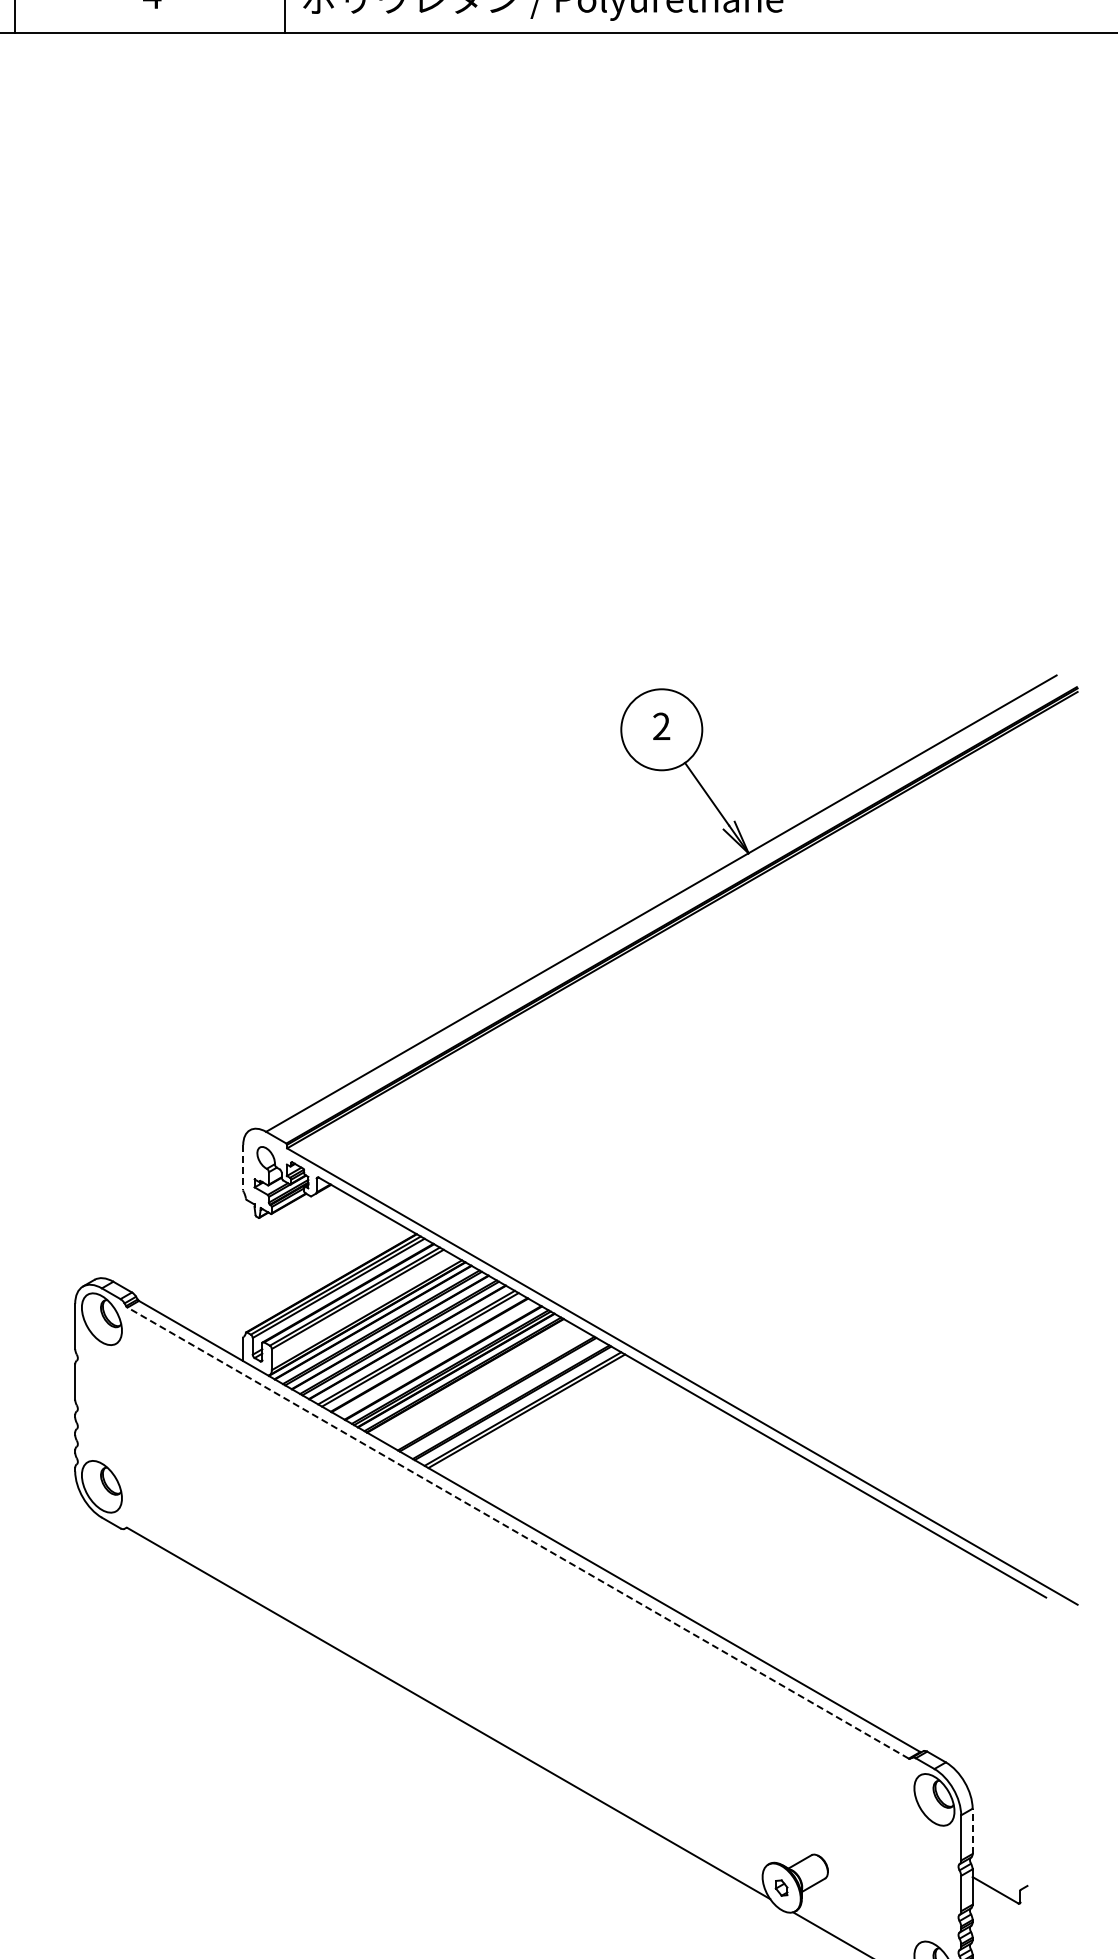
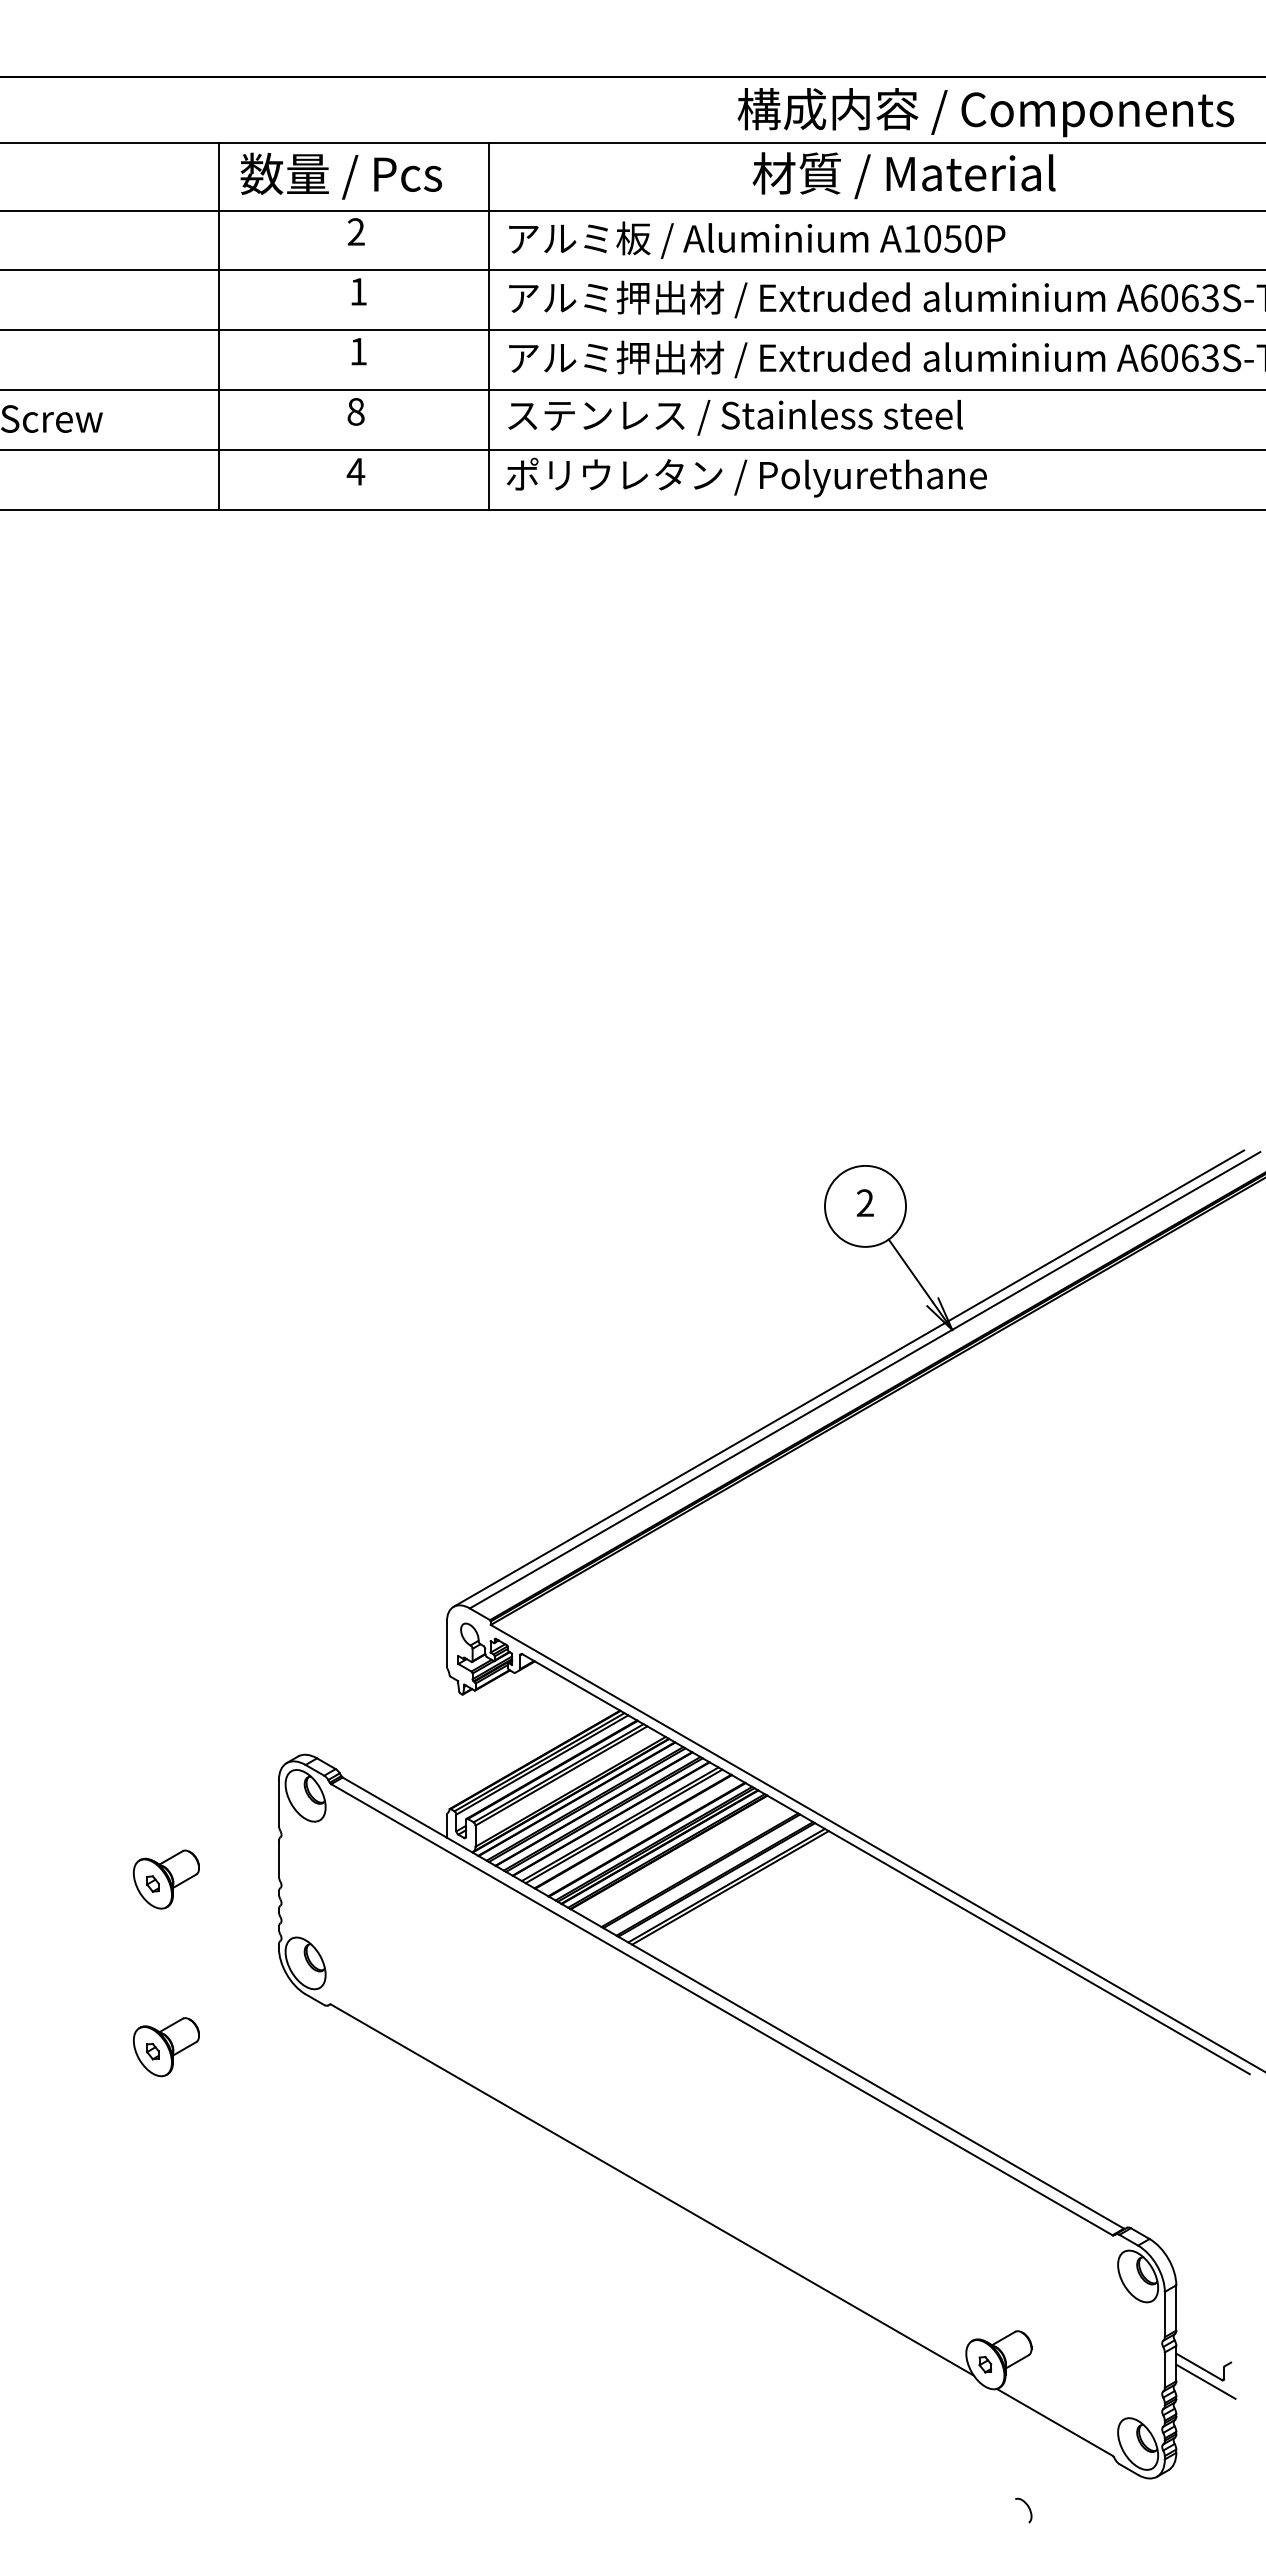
line: (644, 901) -> (848, 1378), added
line: (242, 1167) -> (446, 1644), dashed -> solid
line: (517, 1532) -> (721, 2009), dashed -> solid
line: (972, 1830) -> (1176, 2307), dashed -> solid
line: (1001, 1904) -> (1205, 2381), added

